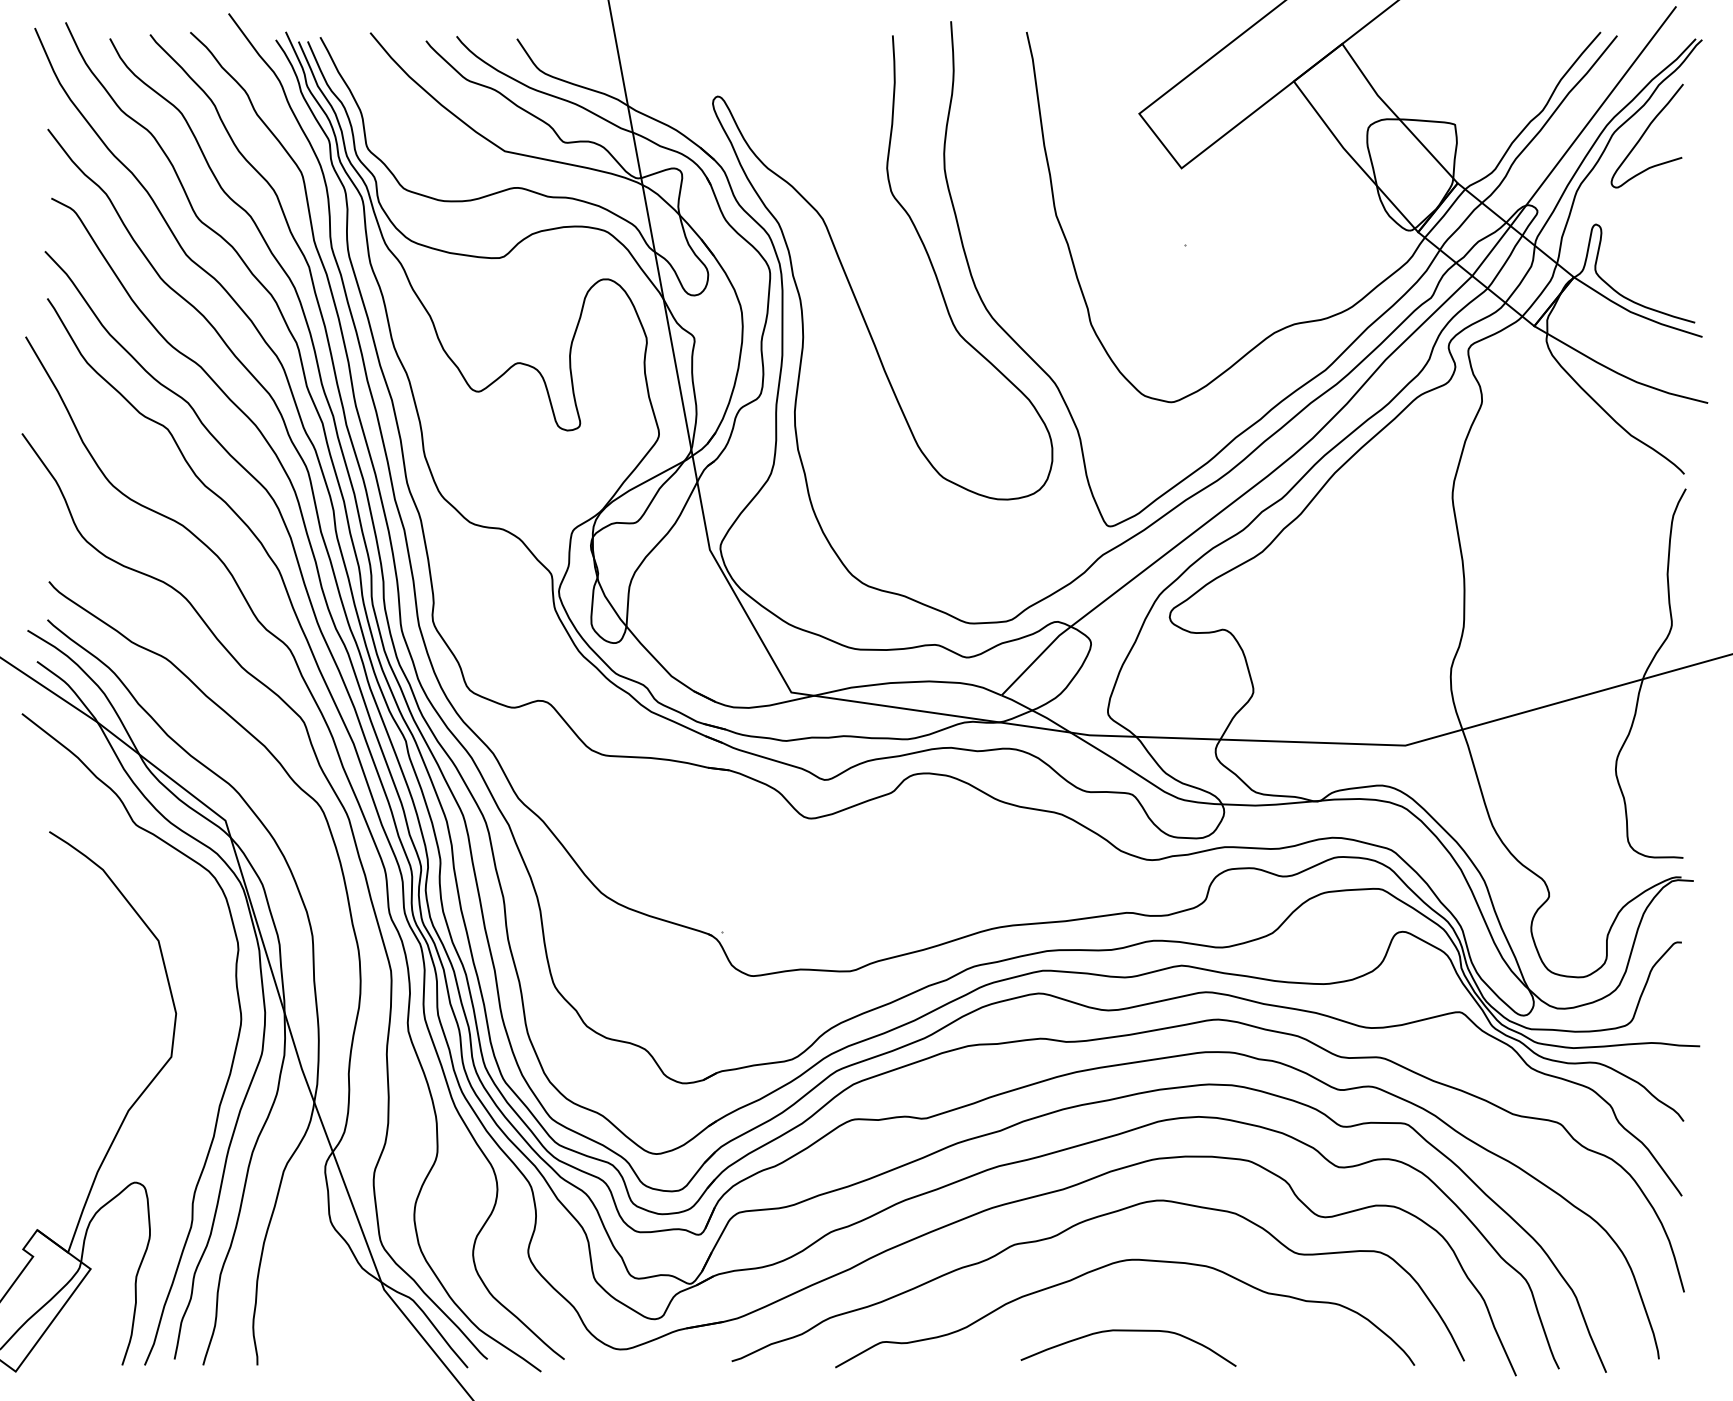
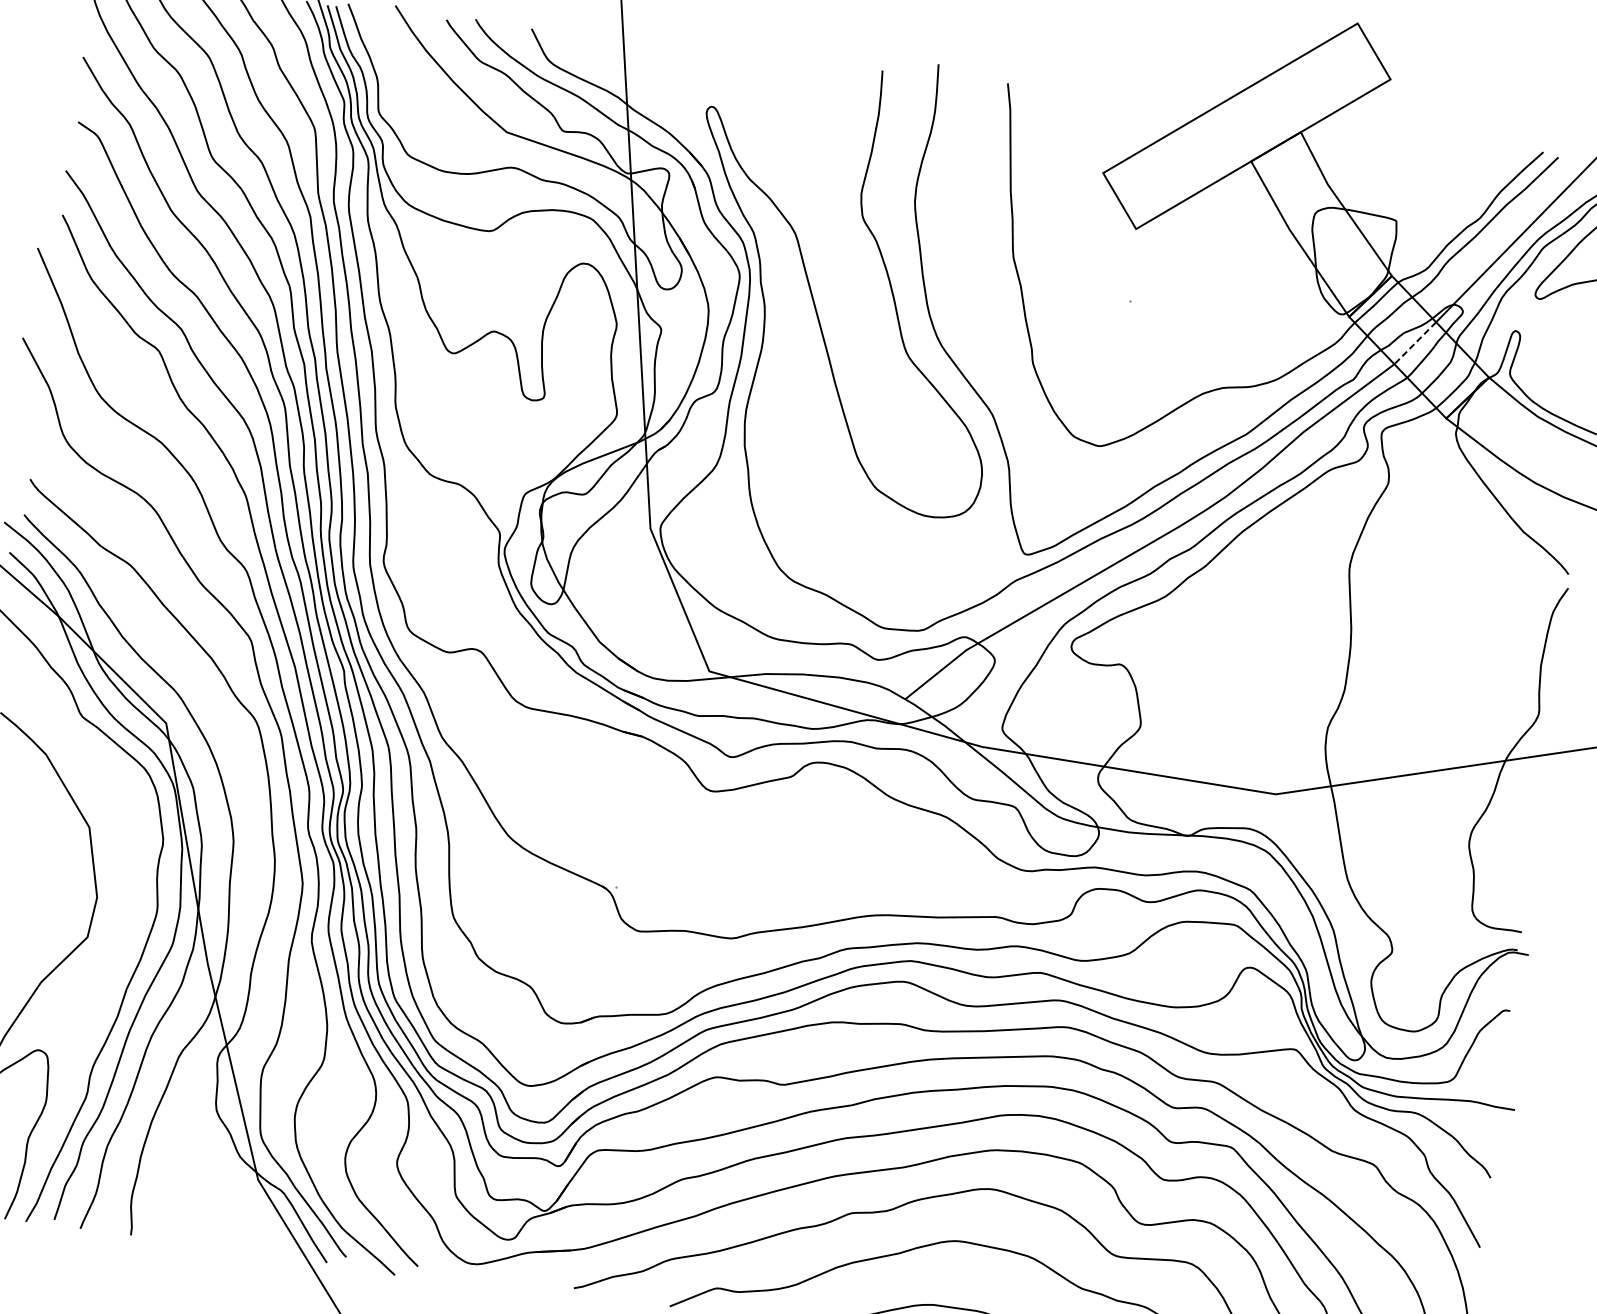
line: (1491, 251) -> (1415, 343), solid -> dashed

